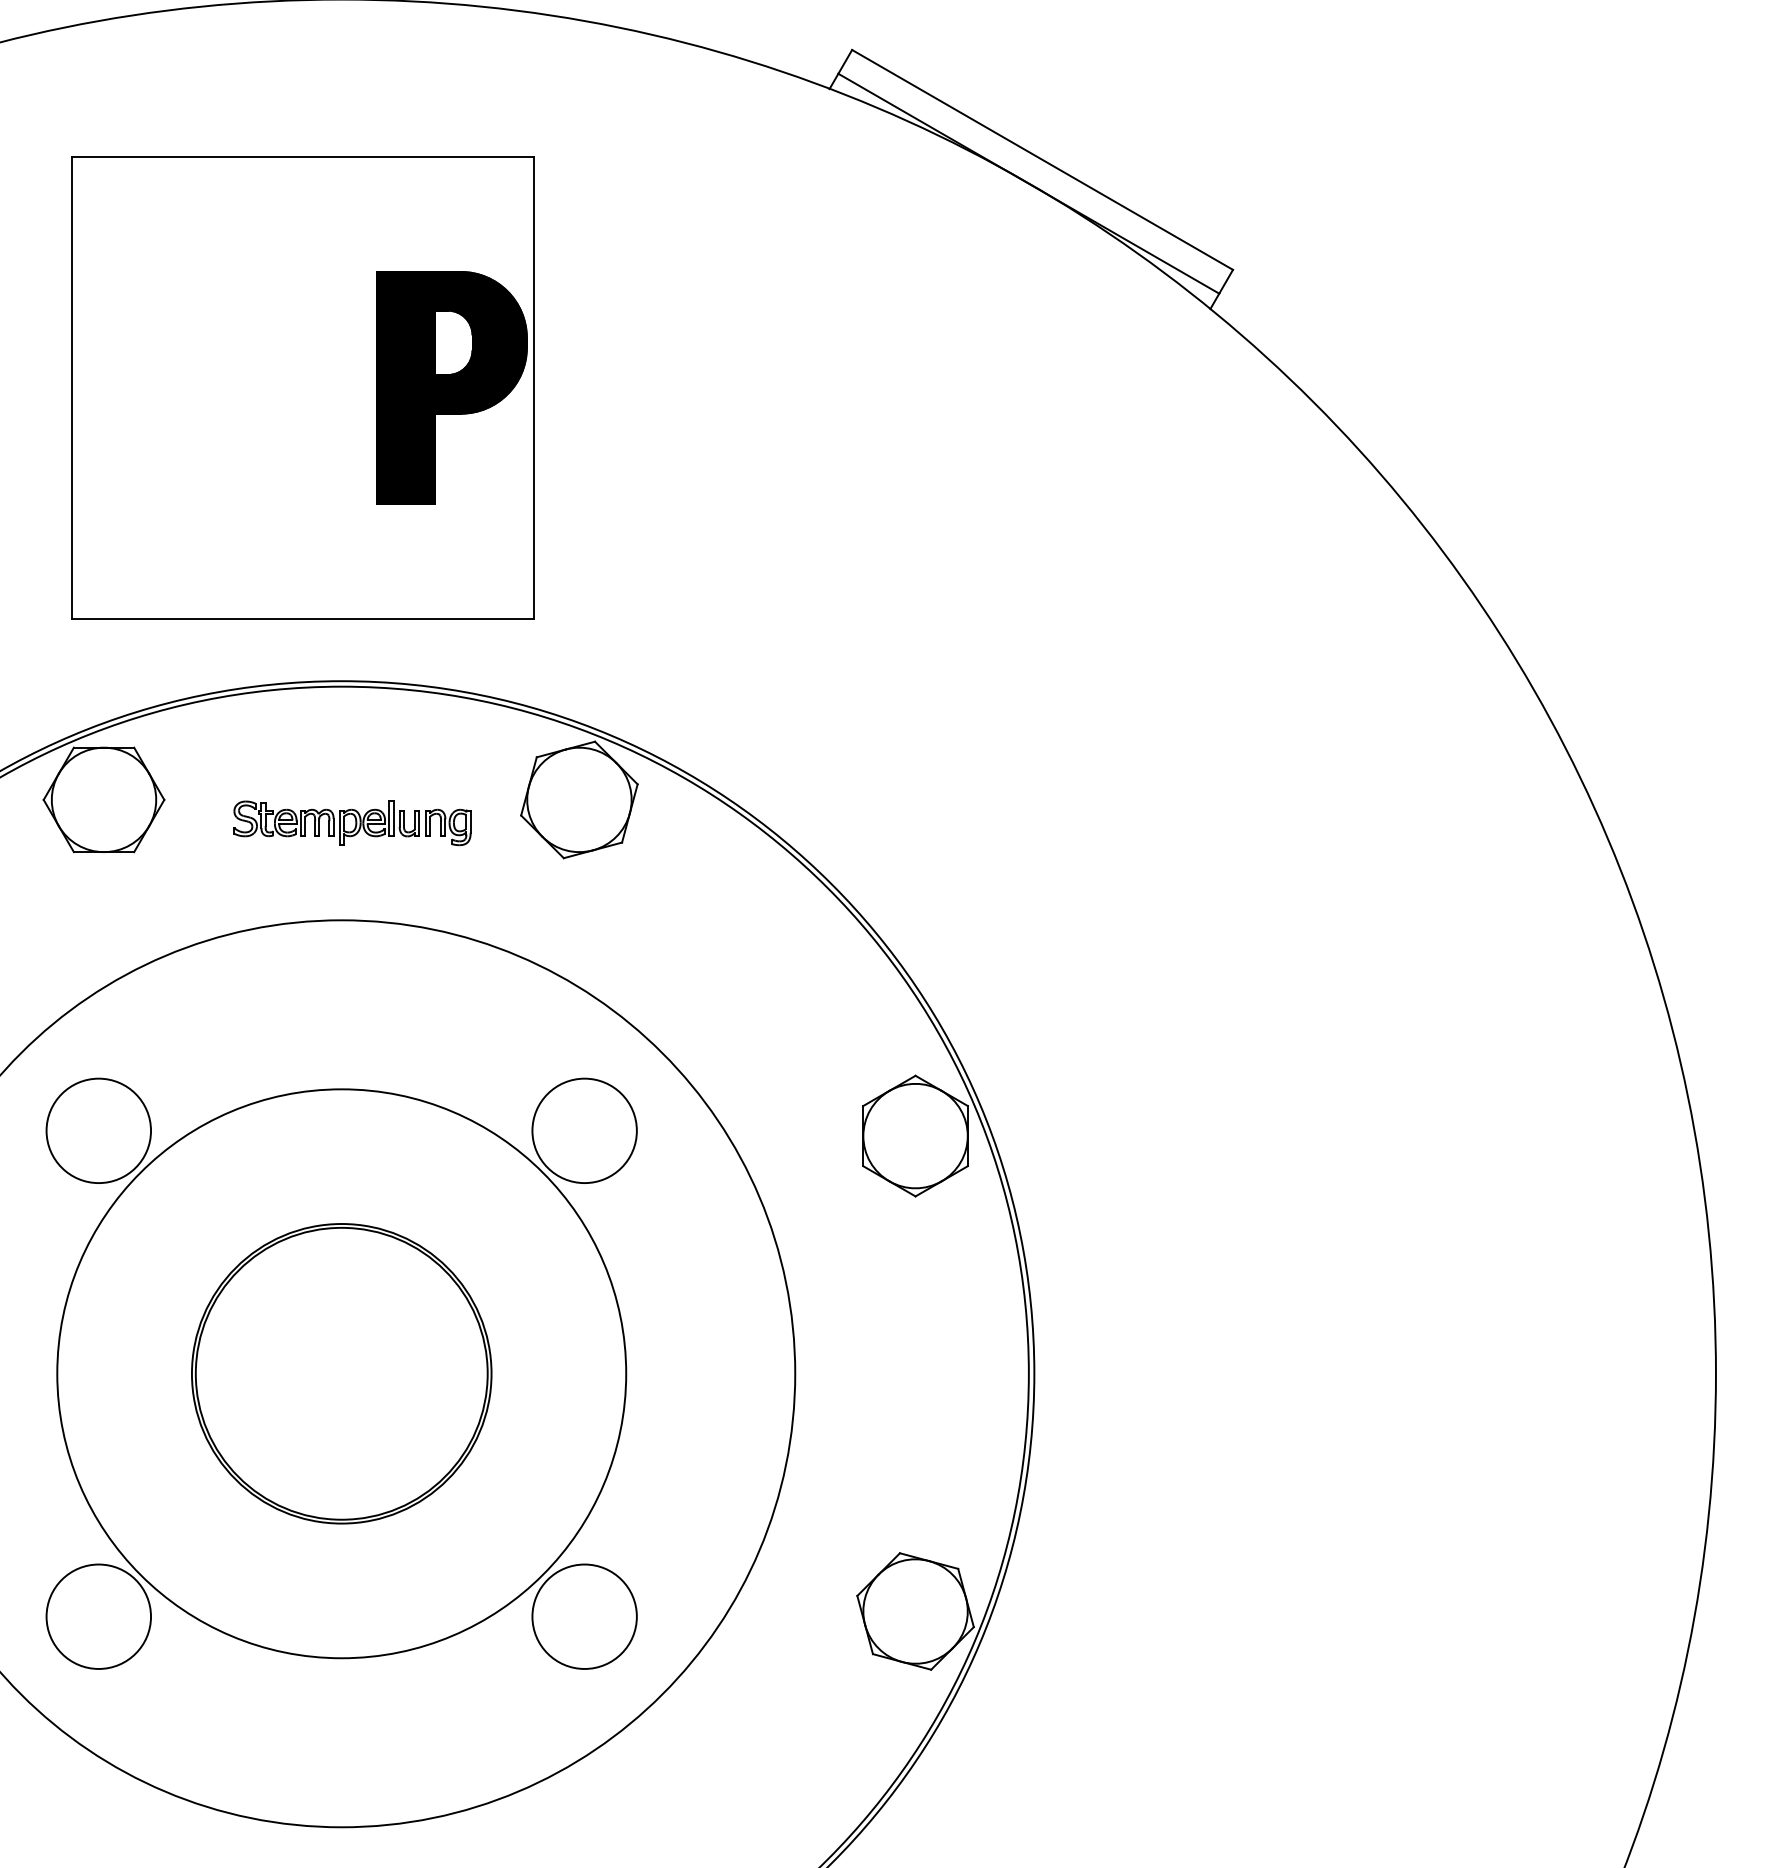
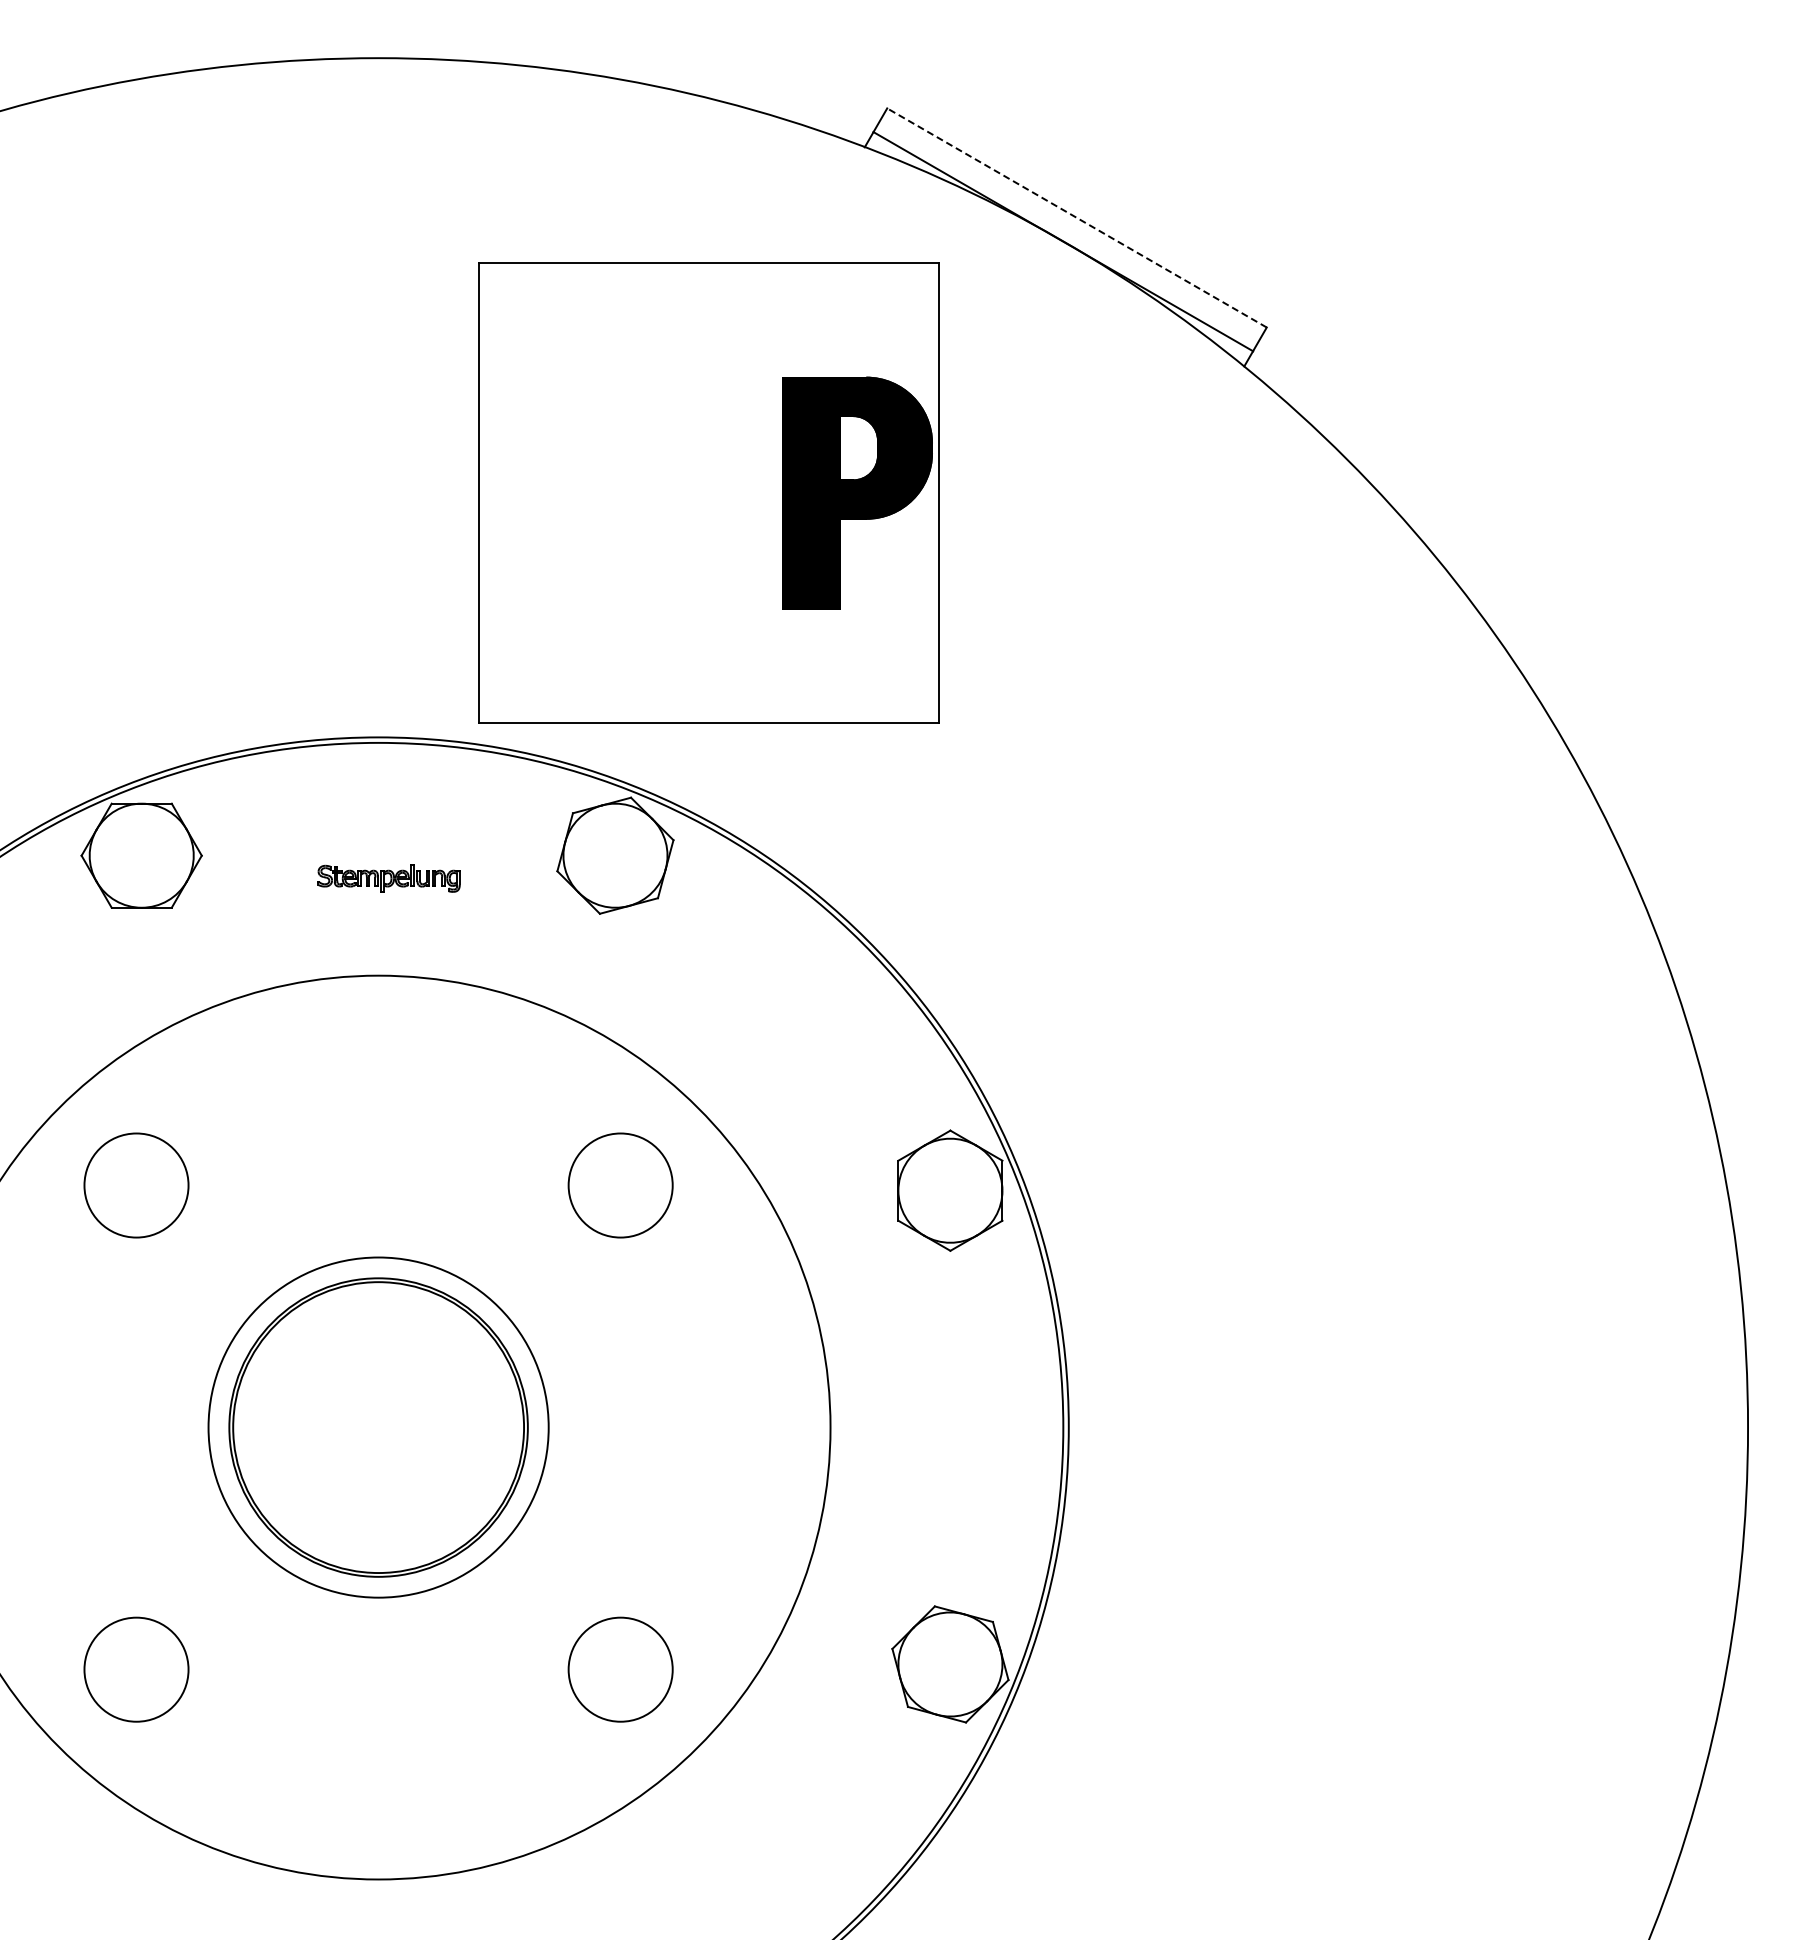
line: (1042, 159) -> (1076, 217), solid -> dashed
part: (302, 387) -> (708, 492), moved
part: (351, 822) -> (388, 878), size x0.6
circle: (341, 1373) -> (378, 1427), size x0.6

